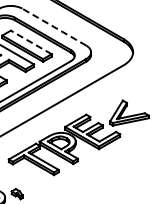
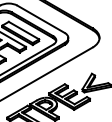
line: (54, 27) -> (41, 19), dashed -> solid
line: (31, 42) -> (24, 30), dashed -> solid

